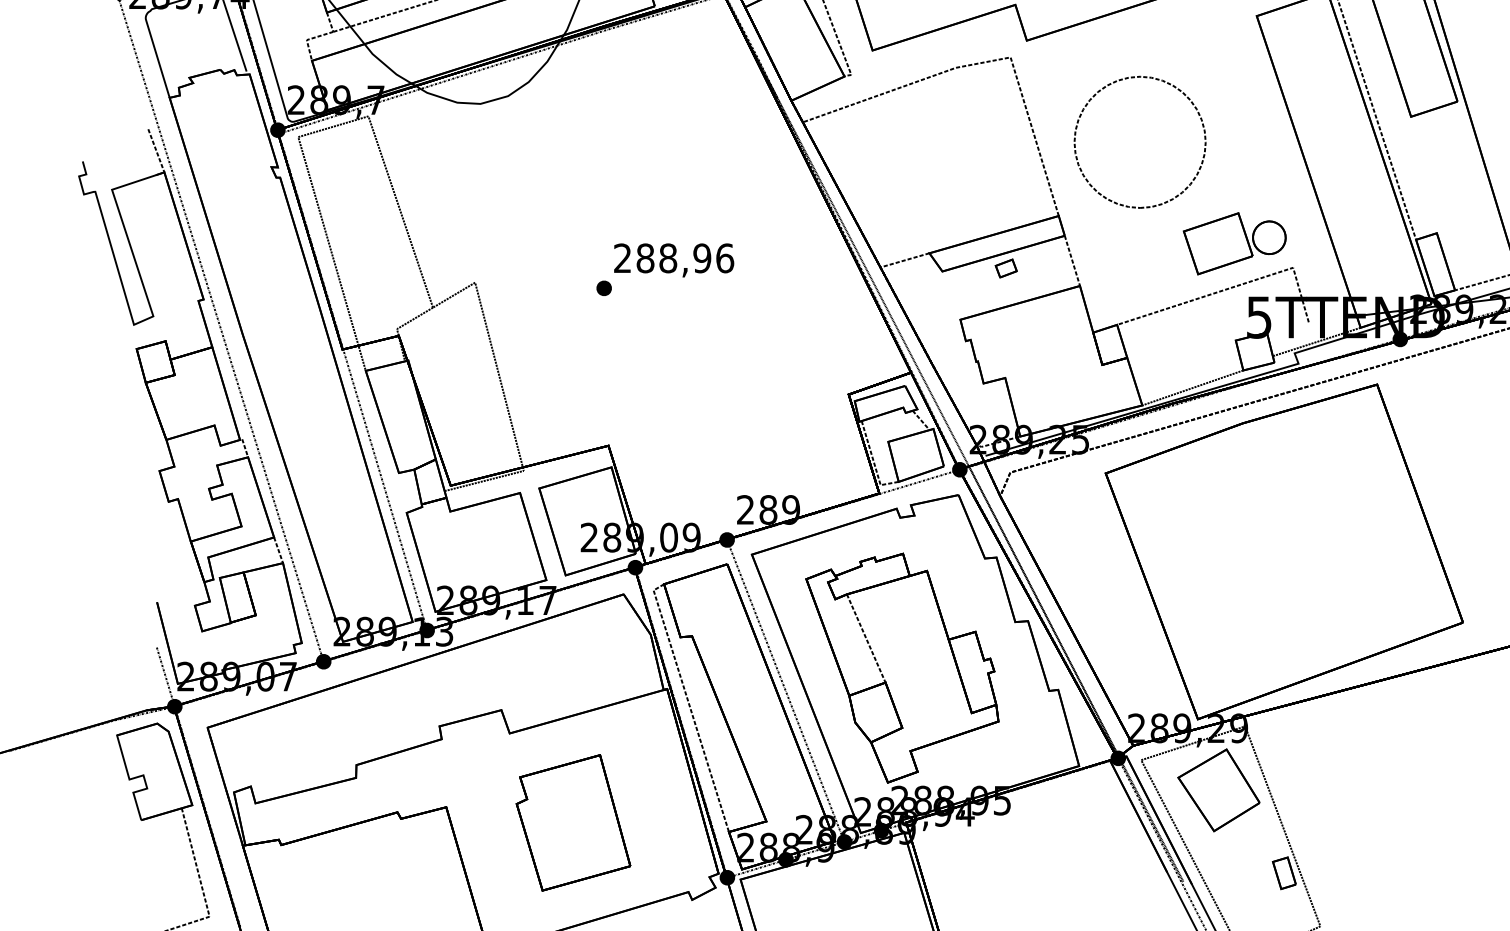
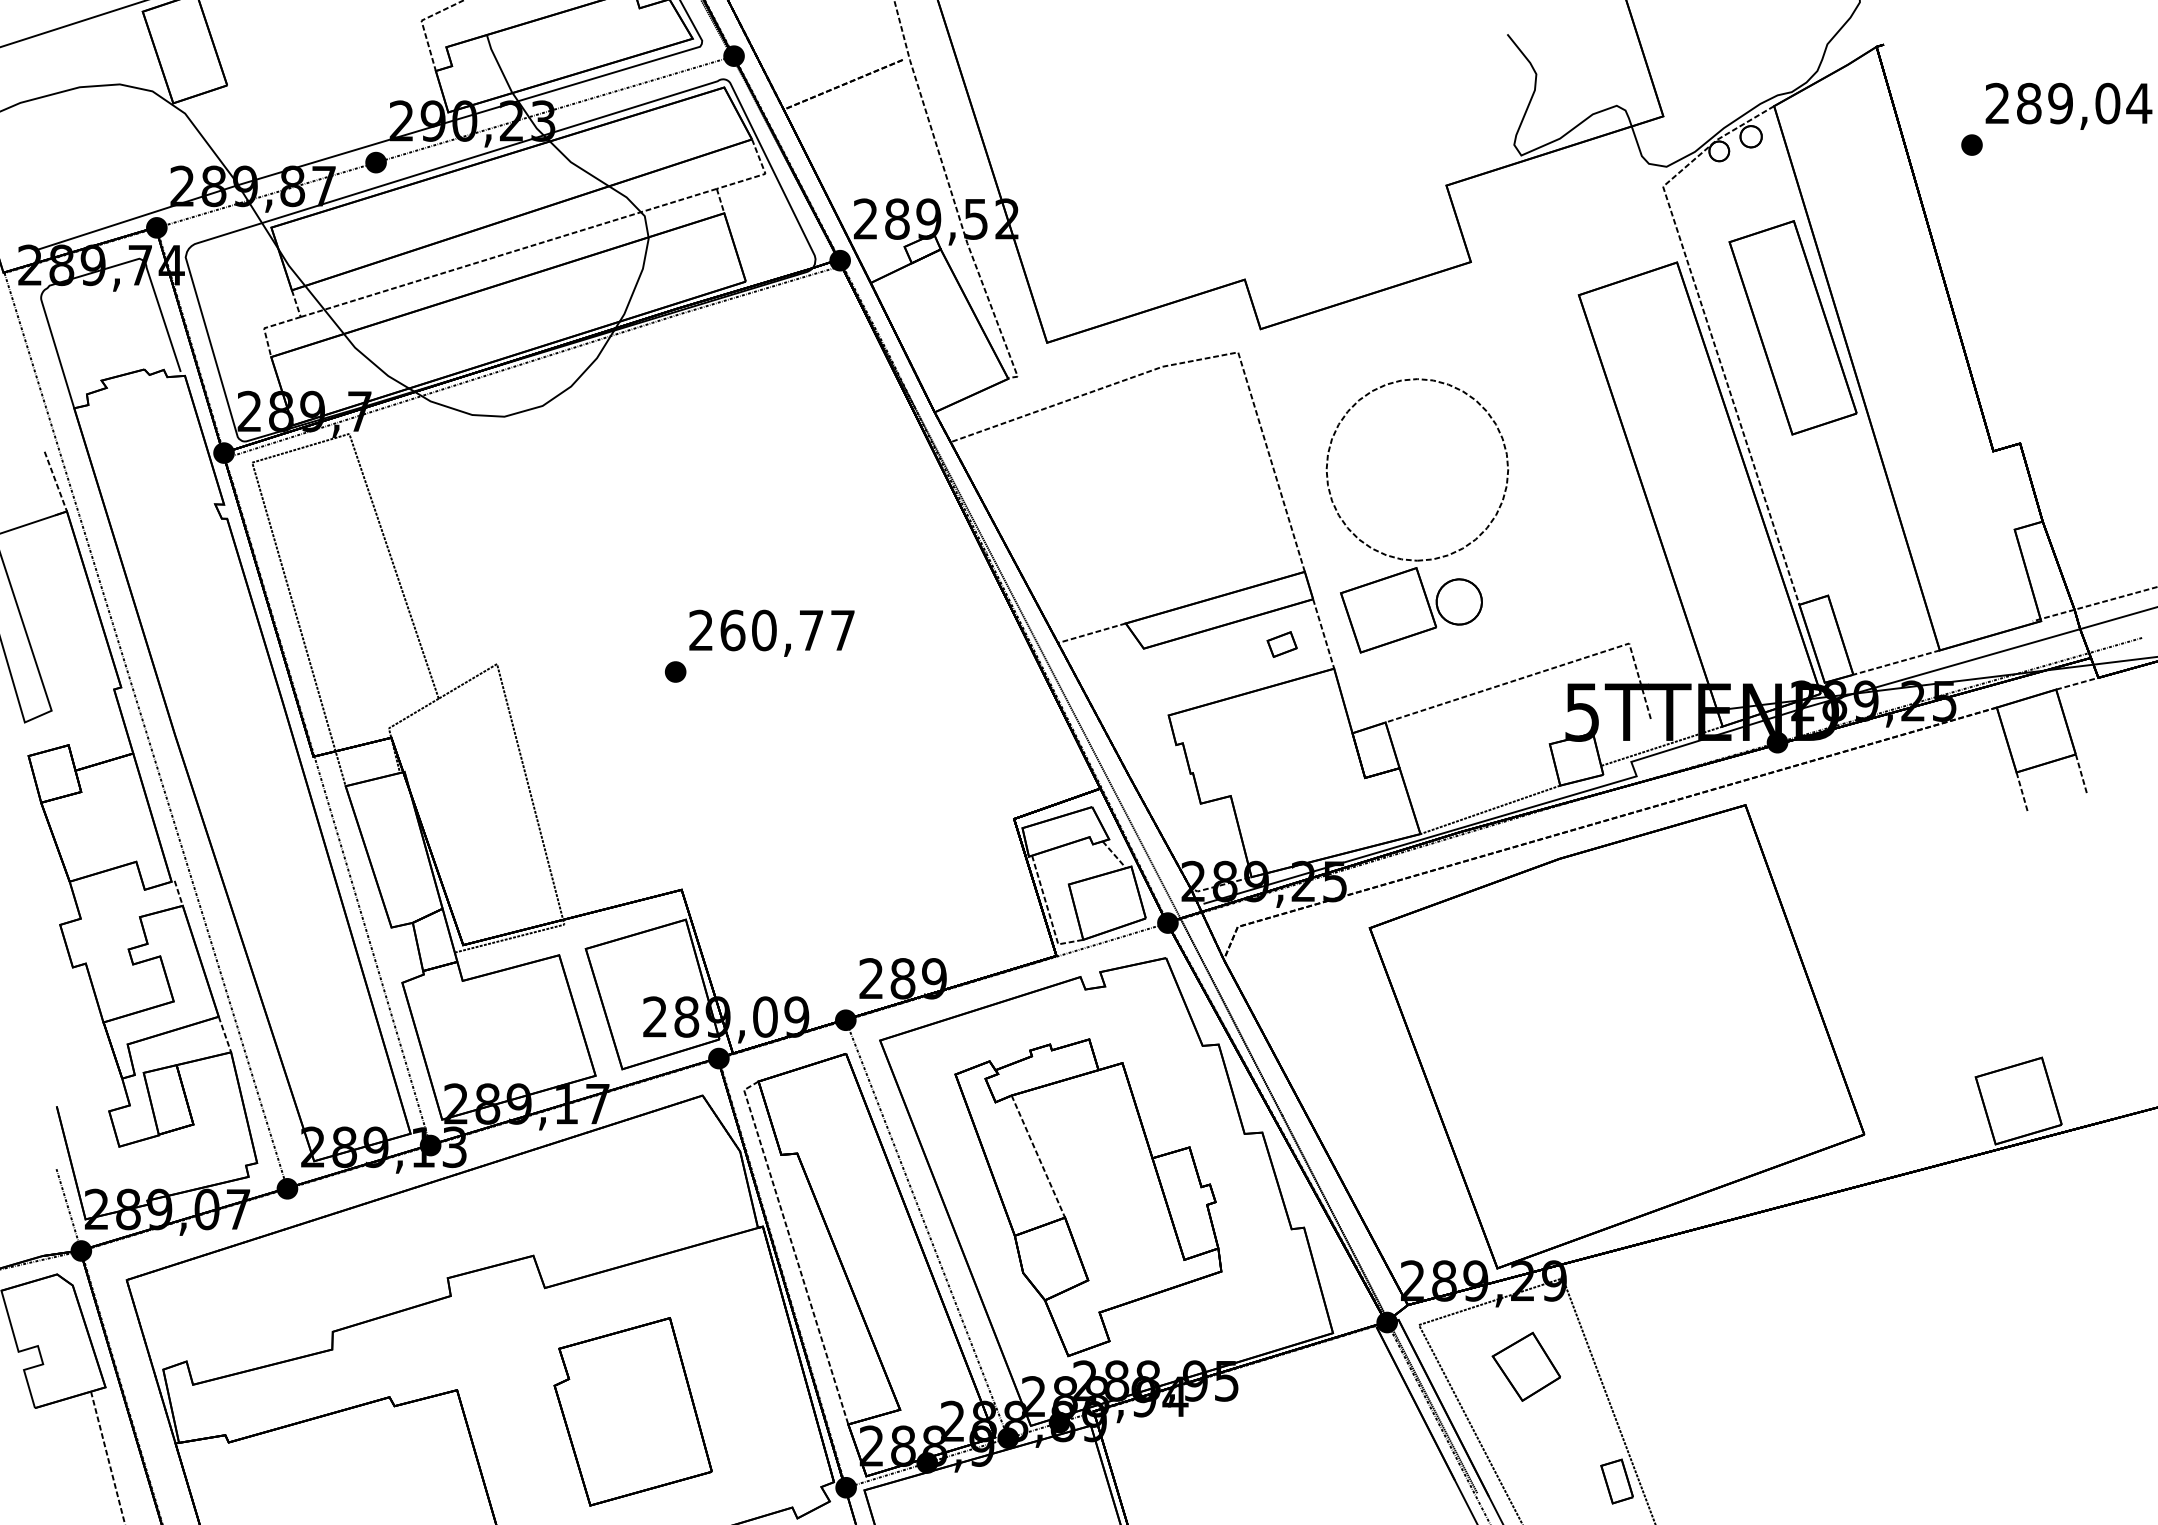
part: (1234, 243) -> (1411, 610), moved
text: (685, 258) -> (787, 630), 288,96 -> 260,77
part: (1005, 268) -> (1281, 644), moved
part: (1218, 790) -> (1526, 1366), size x0.6

